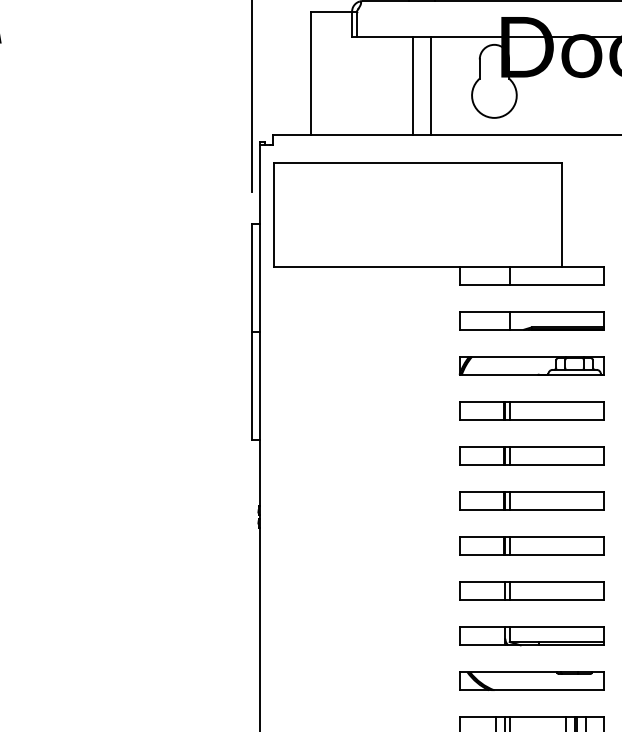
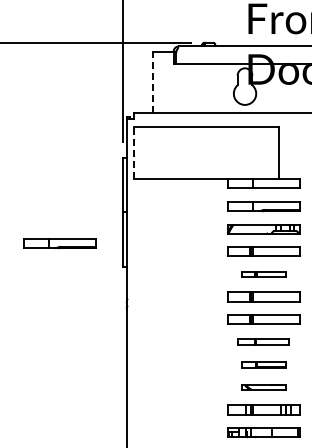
line: (311, 73) -> (153, 82), solid -> dashed
line: (413, 85) -> (204, 88), removed
line: (431, 85) -> (213, 88), removed
line: (273, 212) -> (134, 152), solid -> dashed
part: (124, 394) -> (59, 243), added
part: (531, 456) -> (263, 274), size x0.6
part: (531, 591) -> (263, 342), size x0.7
part: (531, 635) -> (263, 364), size x0.6
part: (531, 681) -> (263, 387), size x0.6

